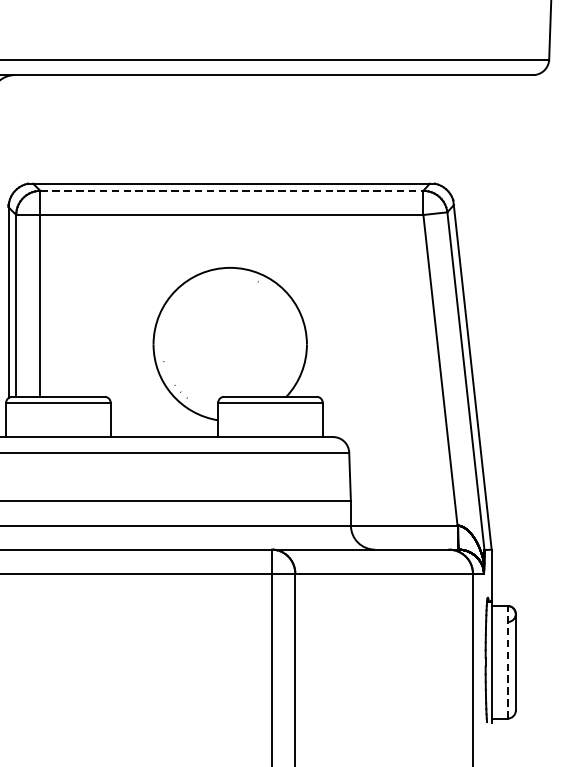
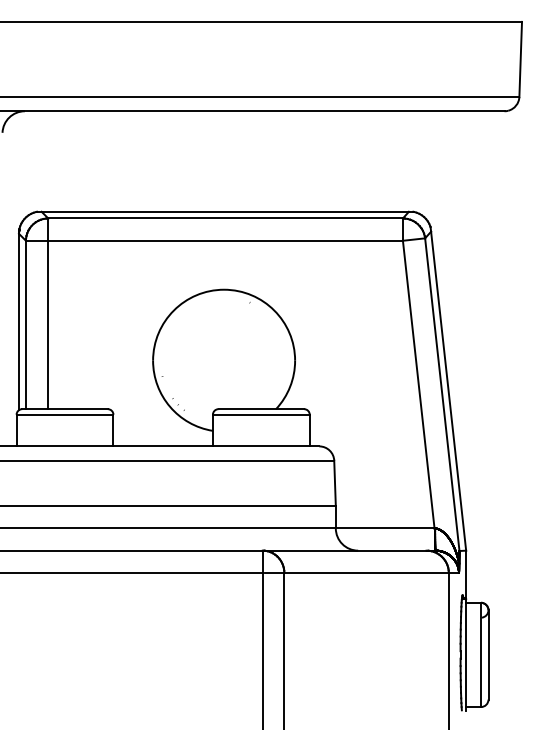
line: (232, 190) -> (226, 218), dashed -> solid
line: (508, 661) -> (481, 654), dashed -> solid

